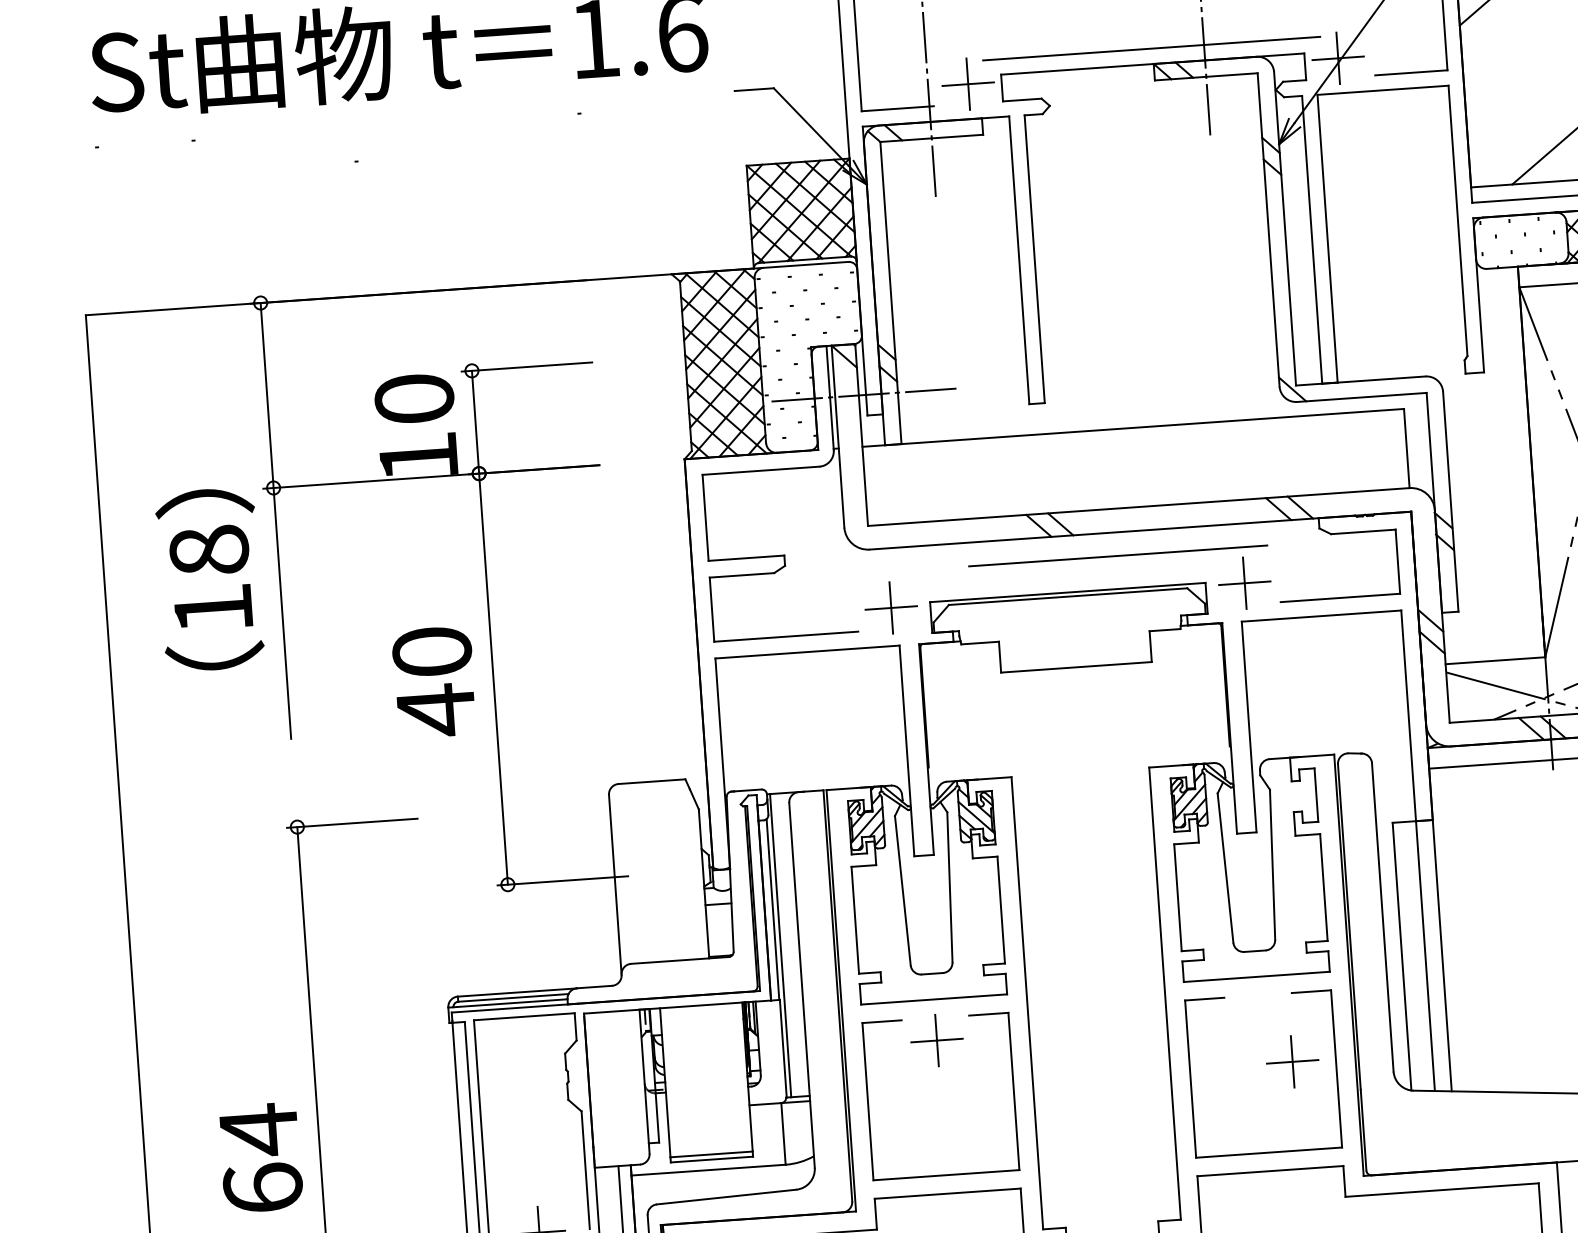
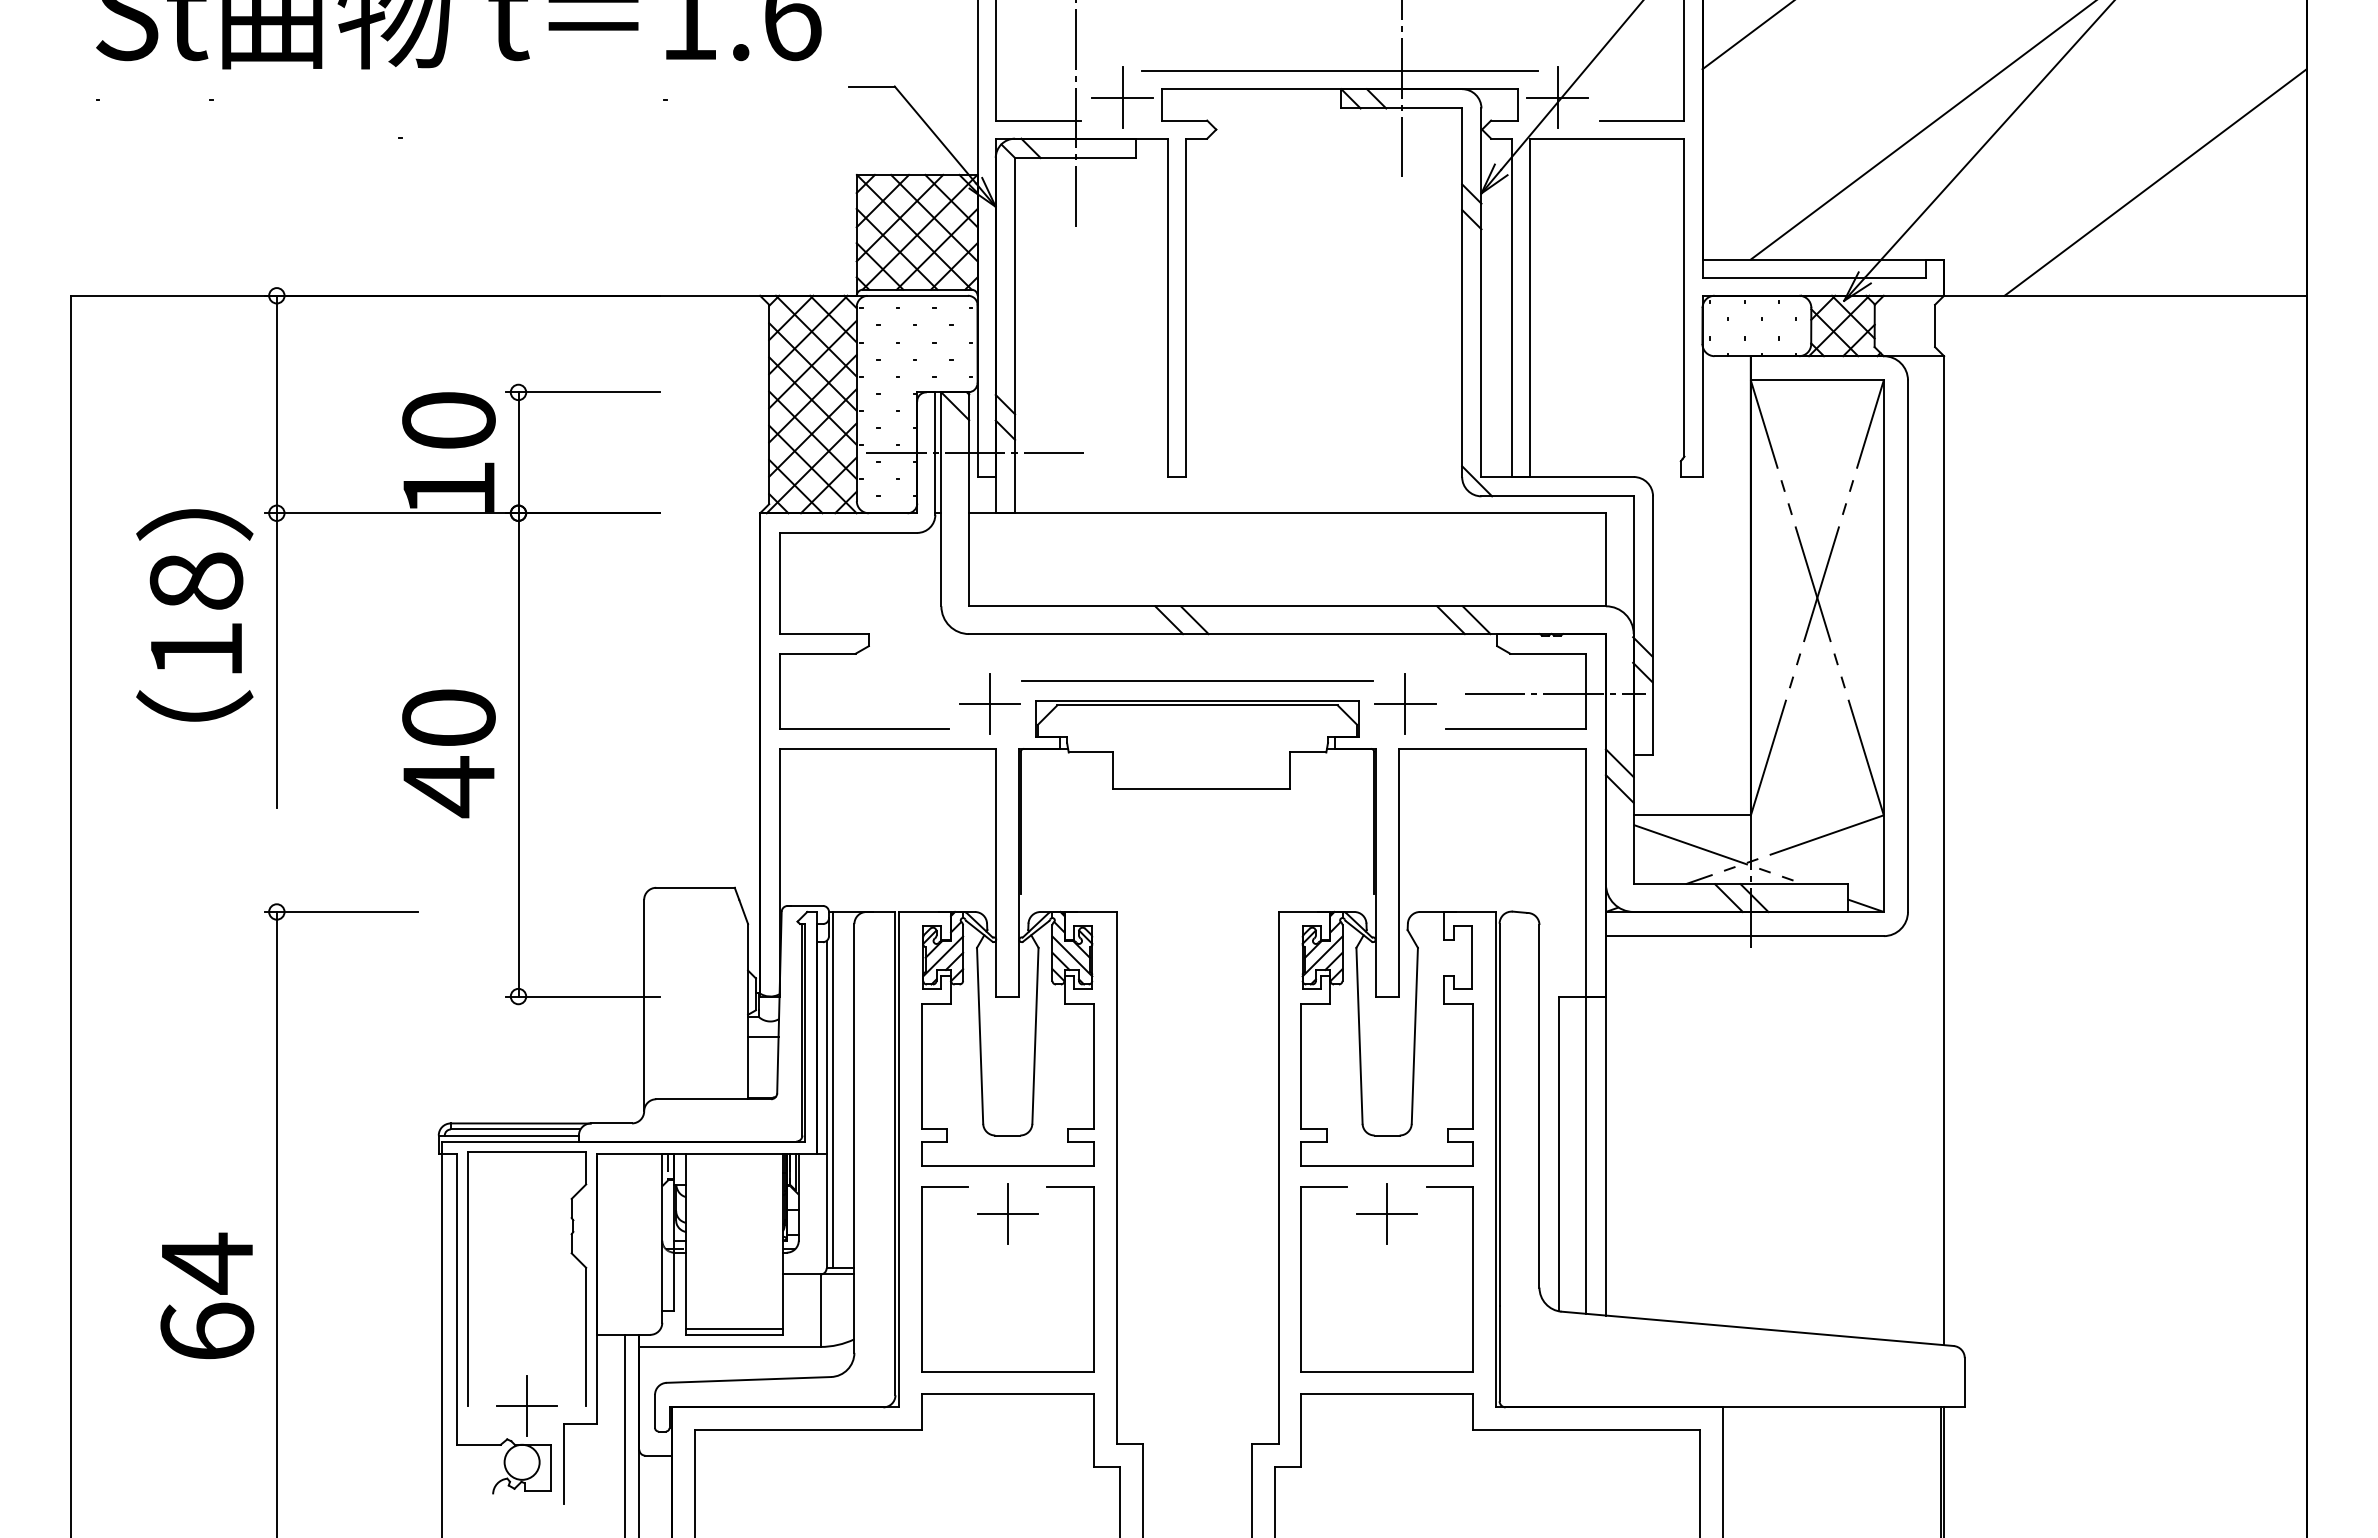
line: (1118, 555) -> (1197, 680), moved
line: (1371, 566) -> (1554, 694), added
part: (1292, 1061) -> (1386, 1213), moved

